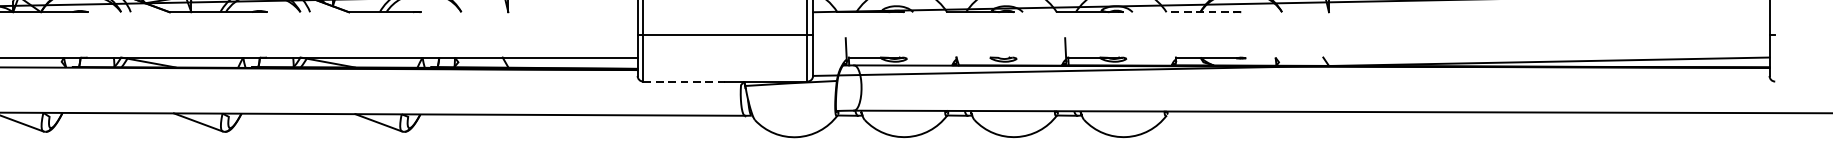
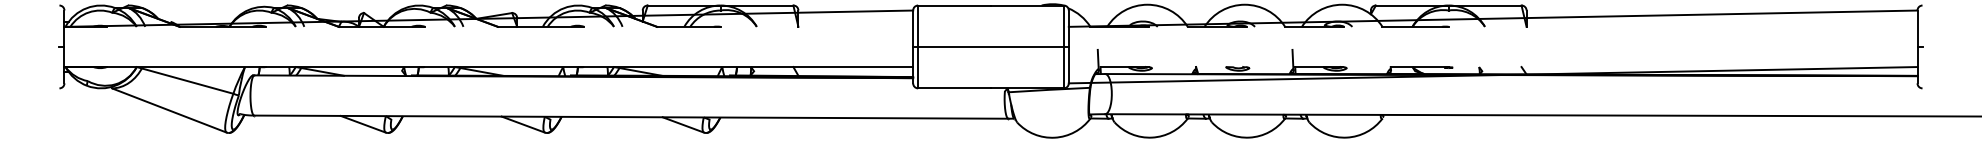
line: (1203, 11) -> (1415, 26), dashed -> solid
line: (685, 81) -> (955, 88), dashed -> solid

